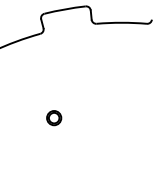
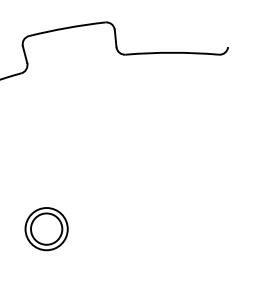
part: (54, 118) -> (47, 230), size x1.6

